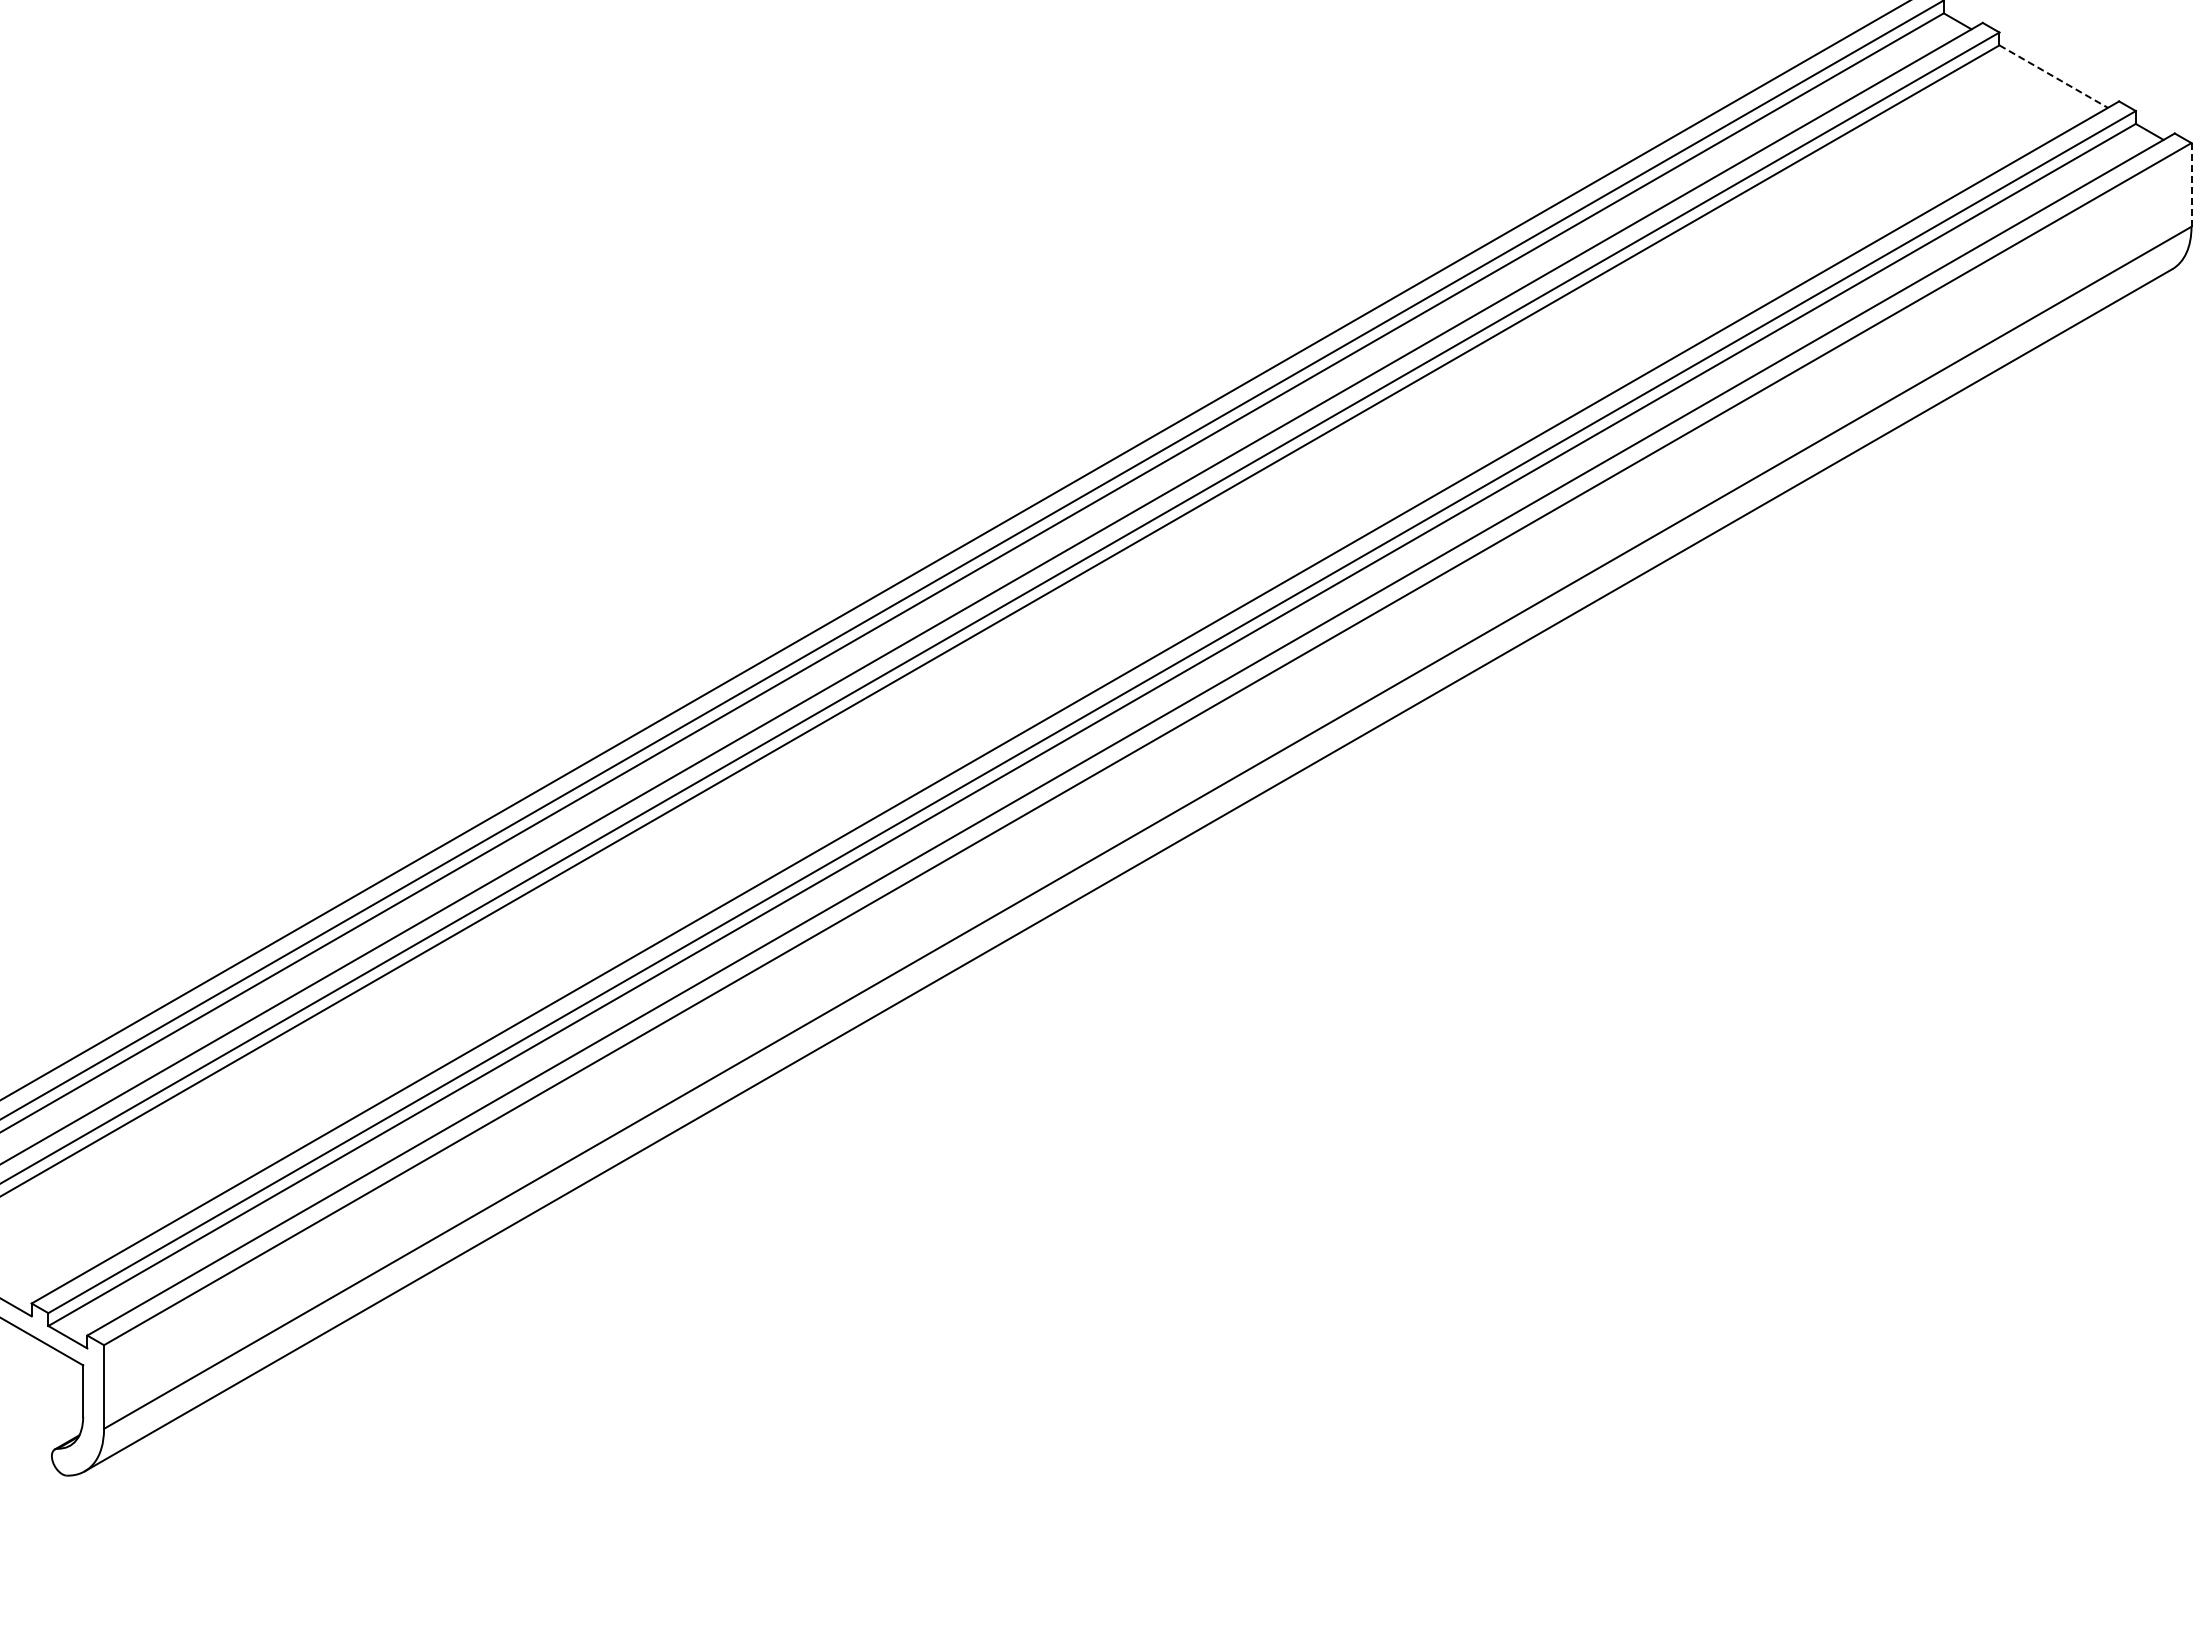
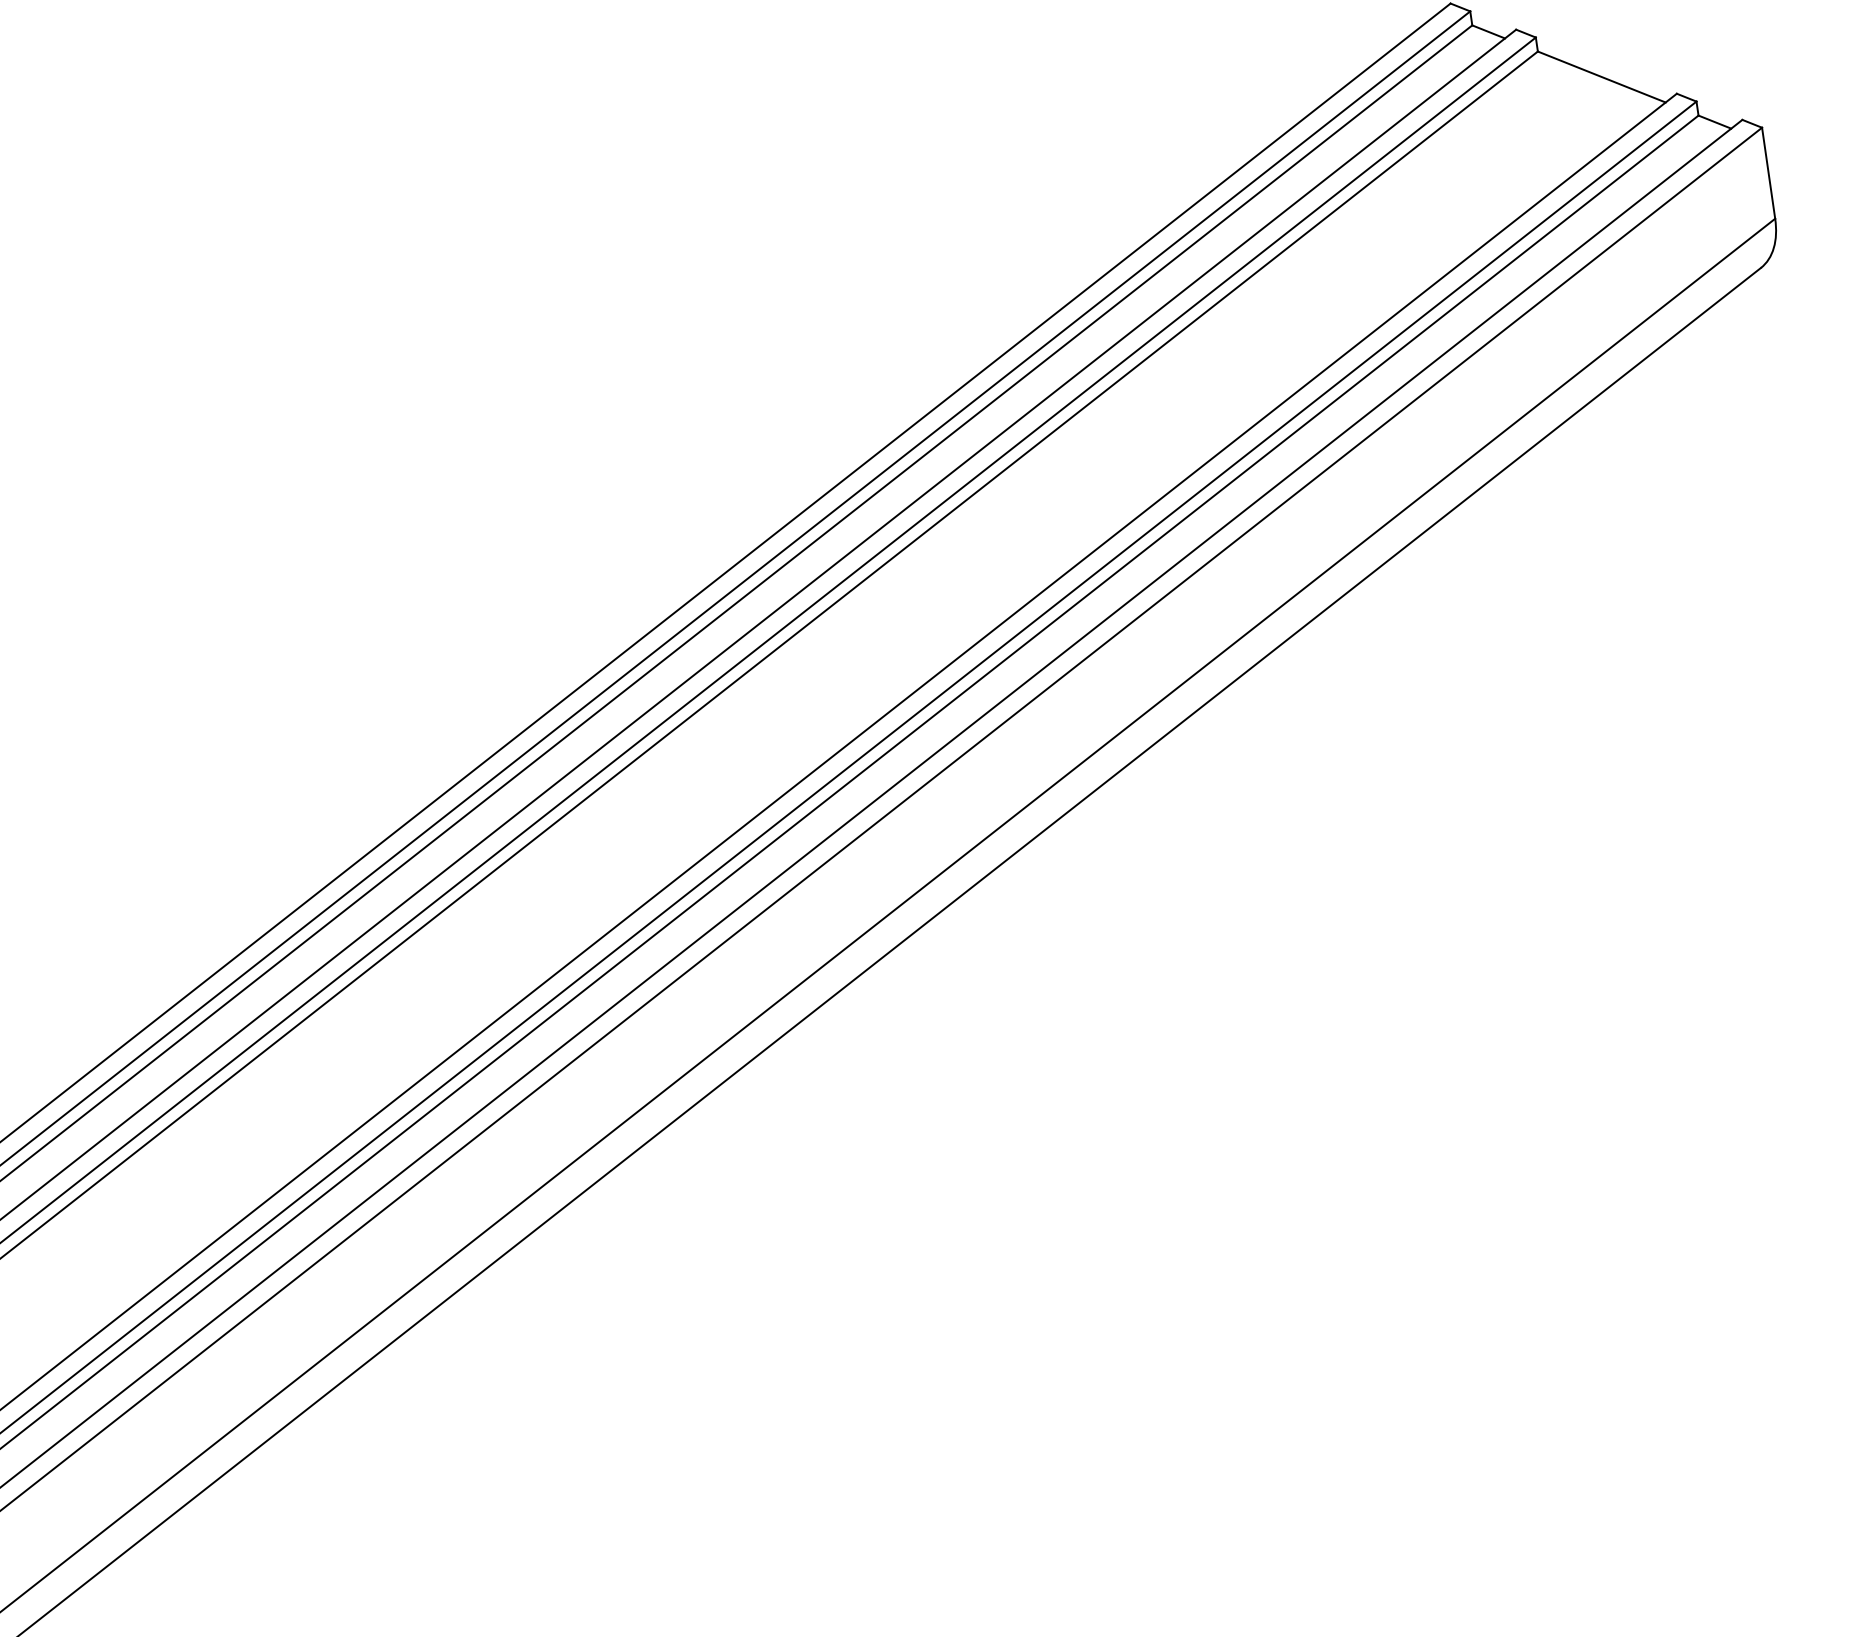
line: (2053, 76) -> (1601, 76), dashed -> solid
line: (2191, 184) -> (1768, 172), dashed -> solid

